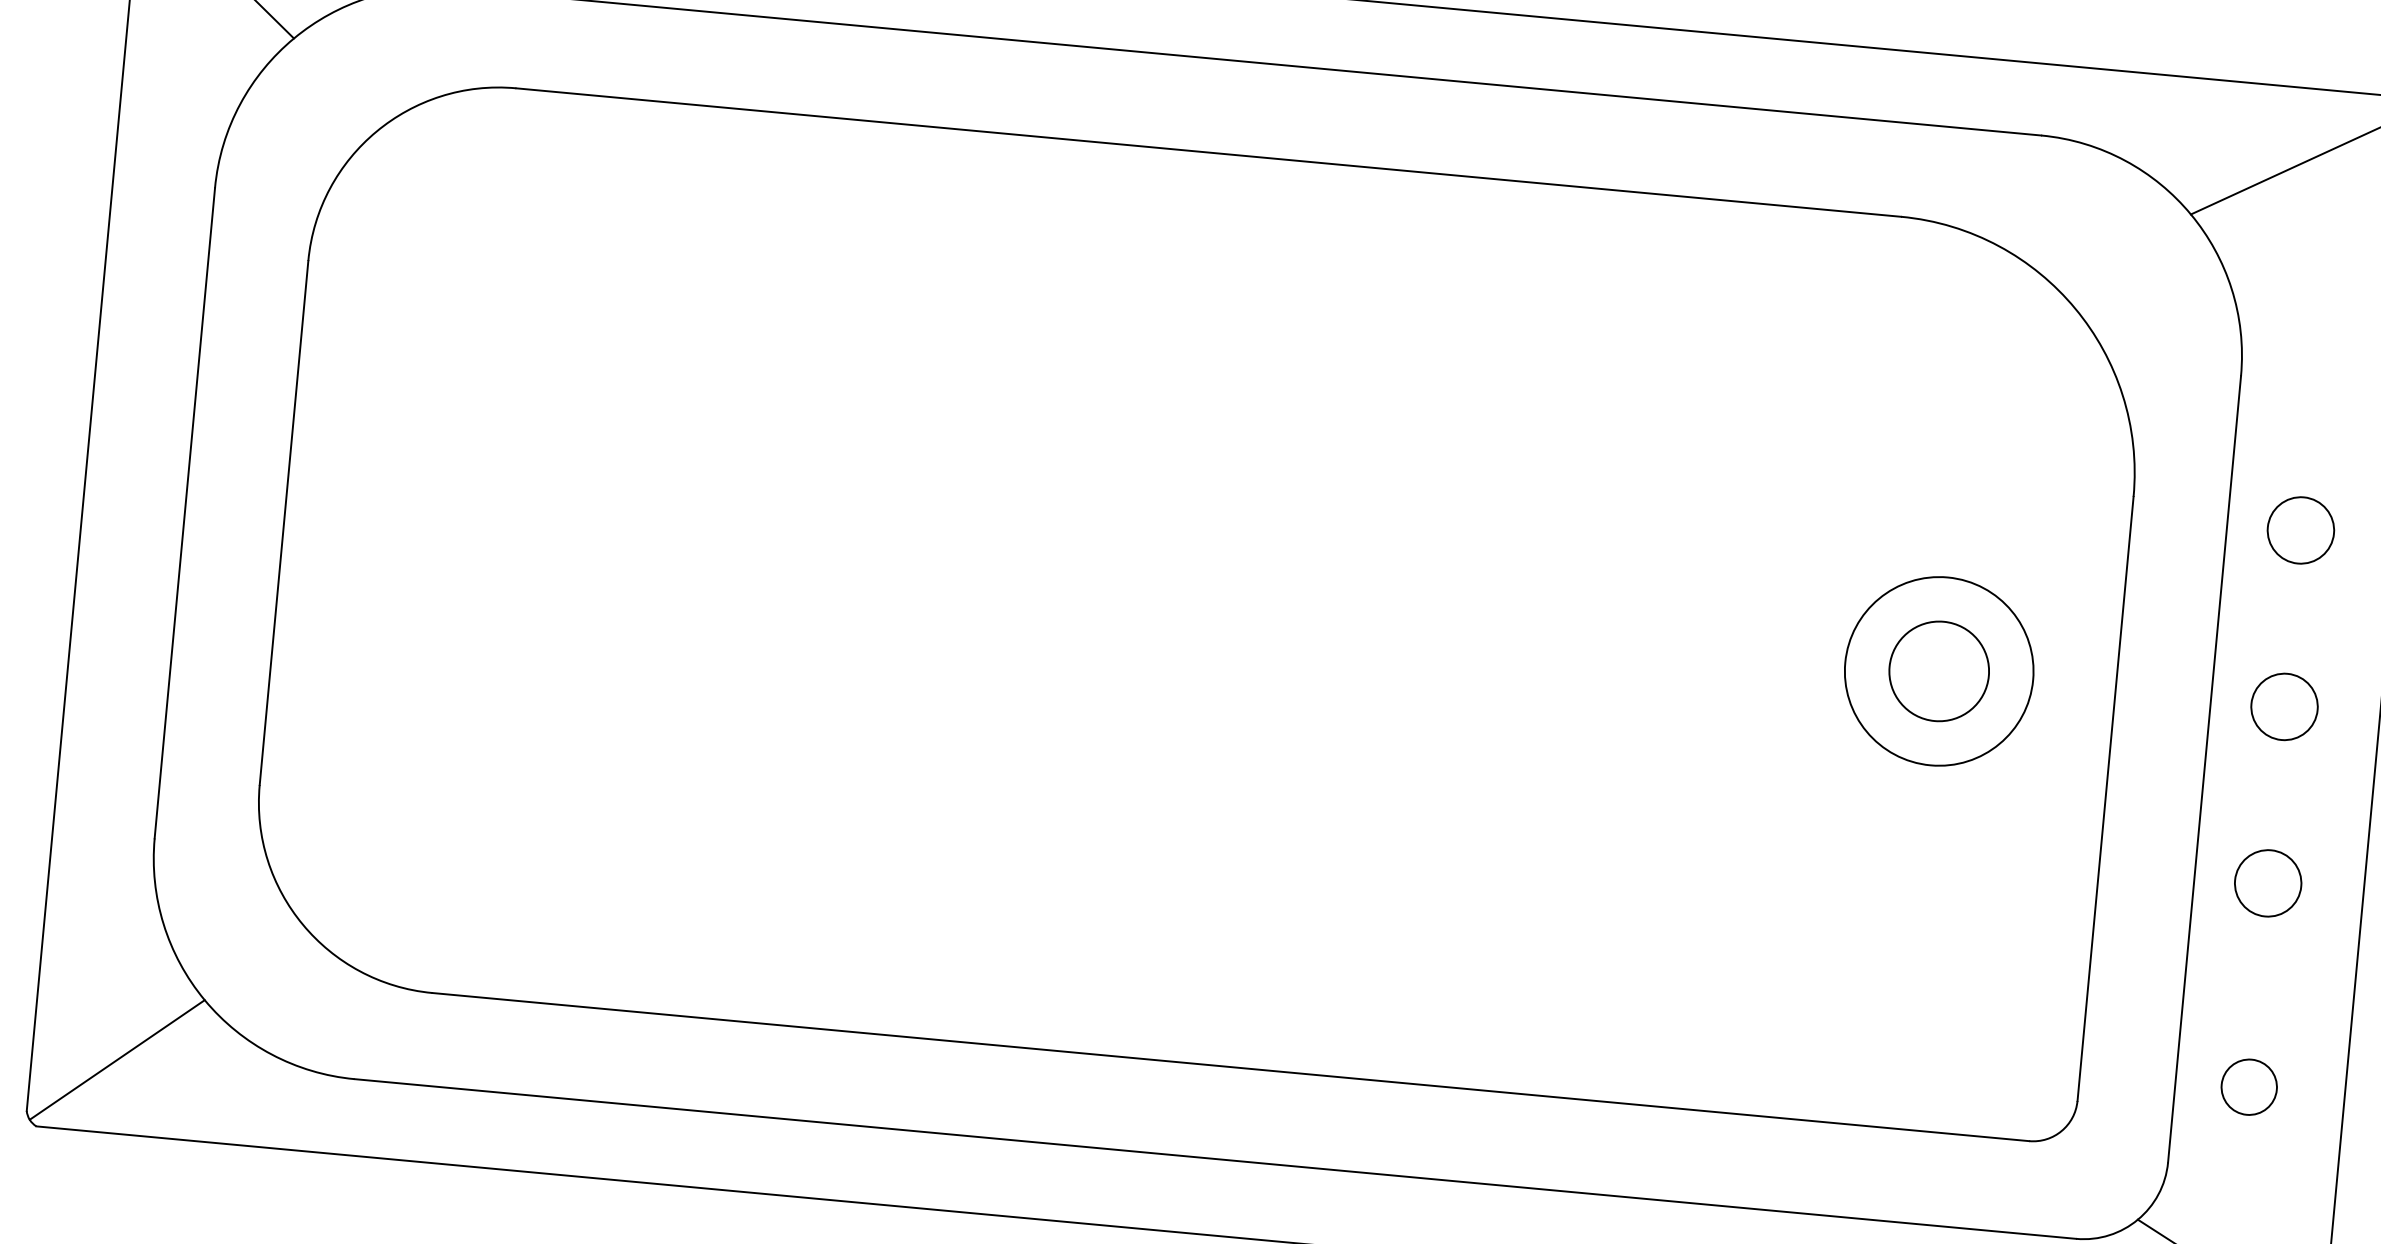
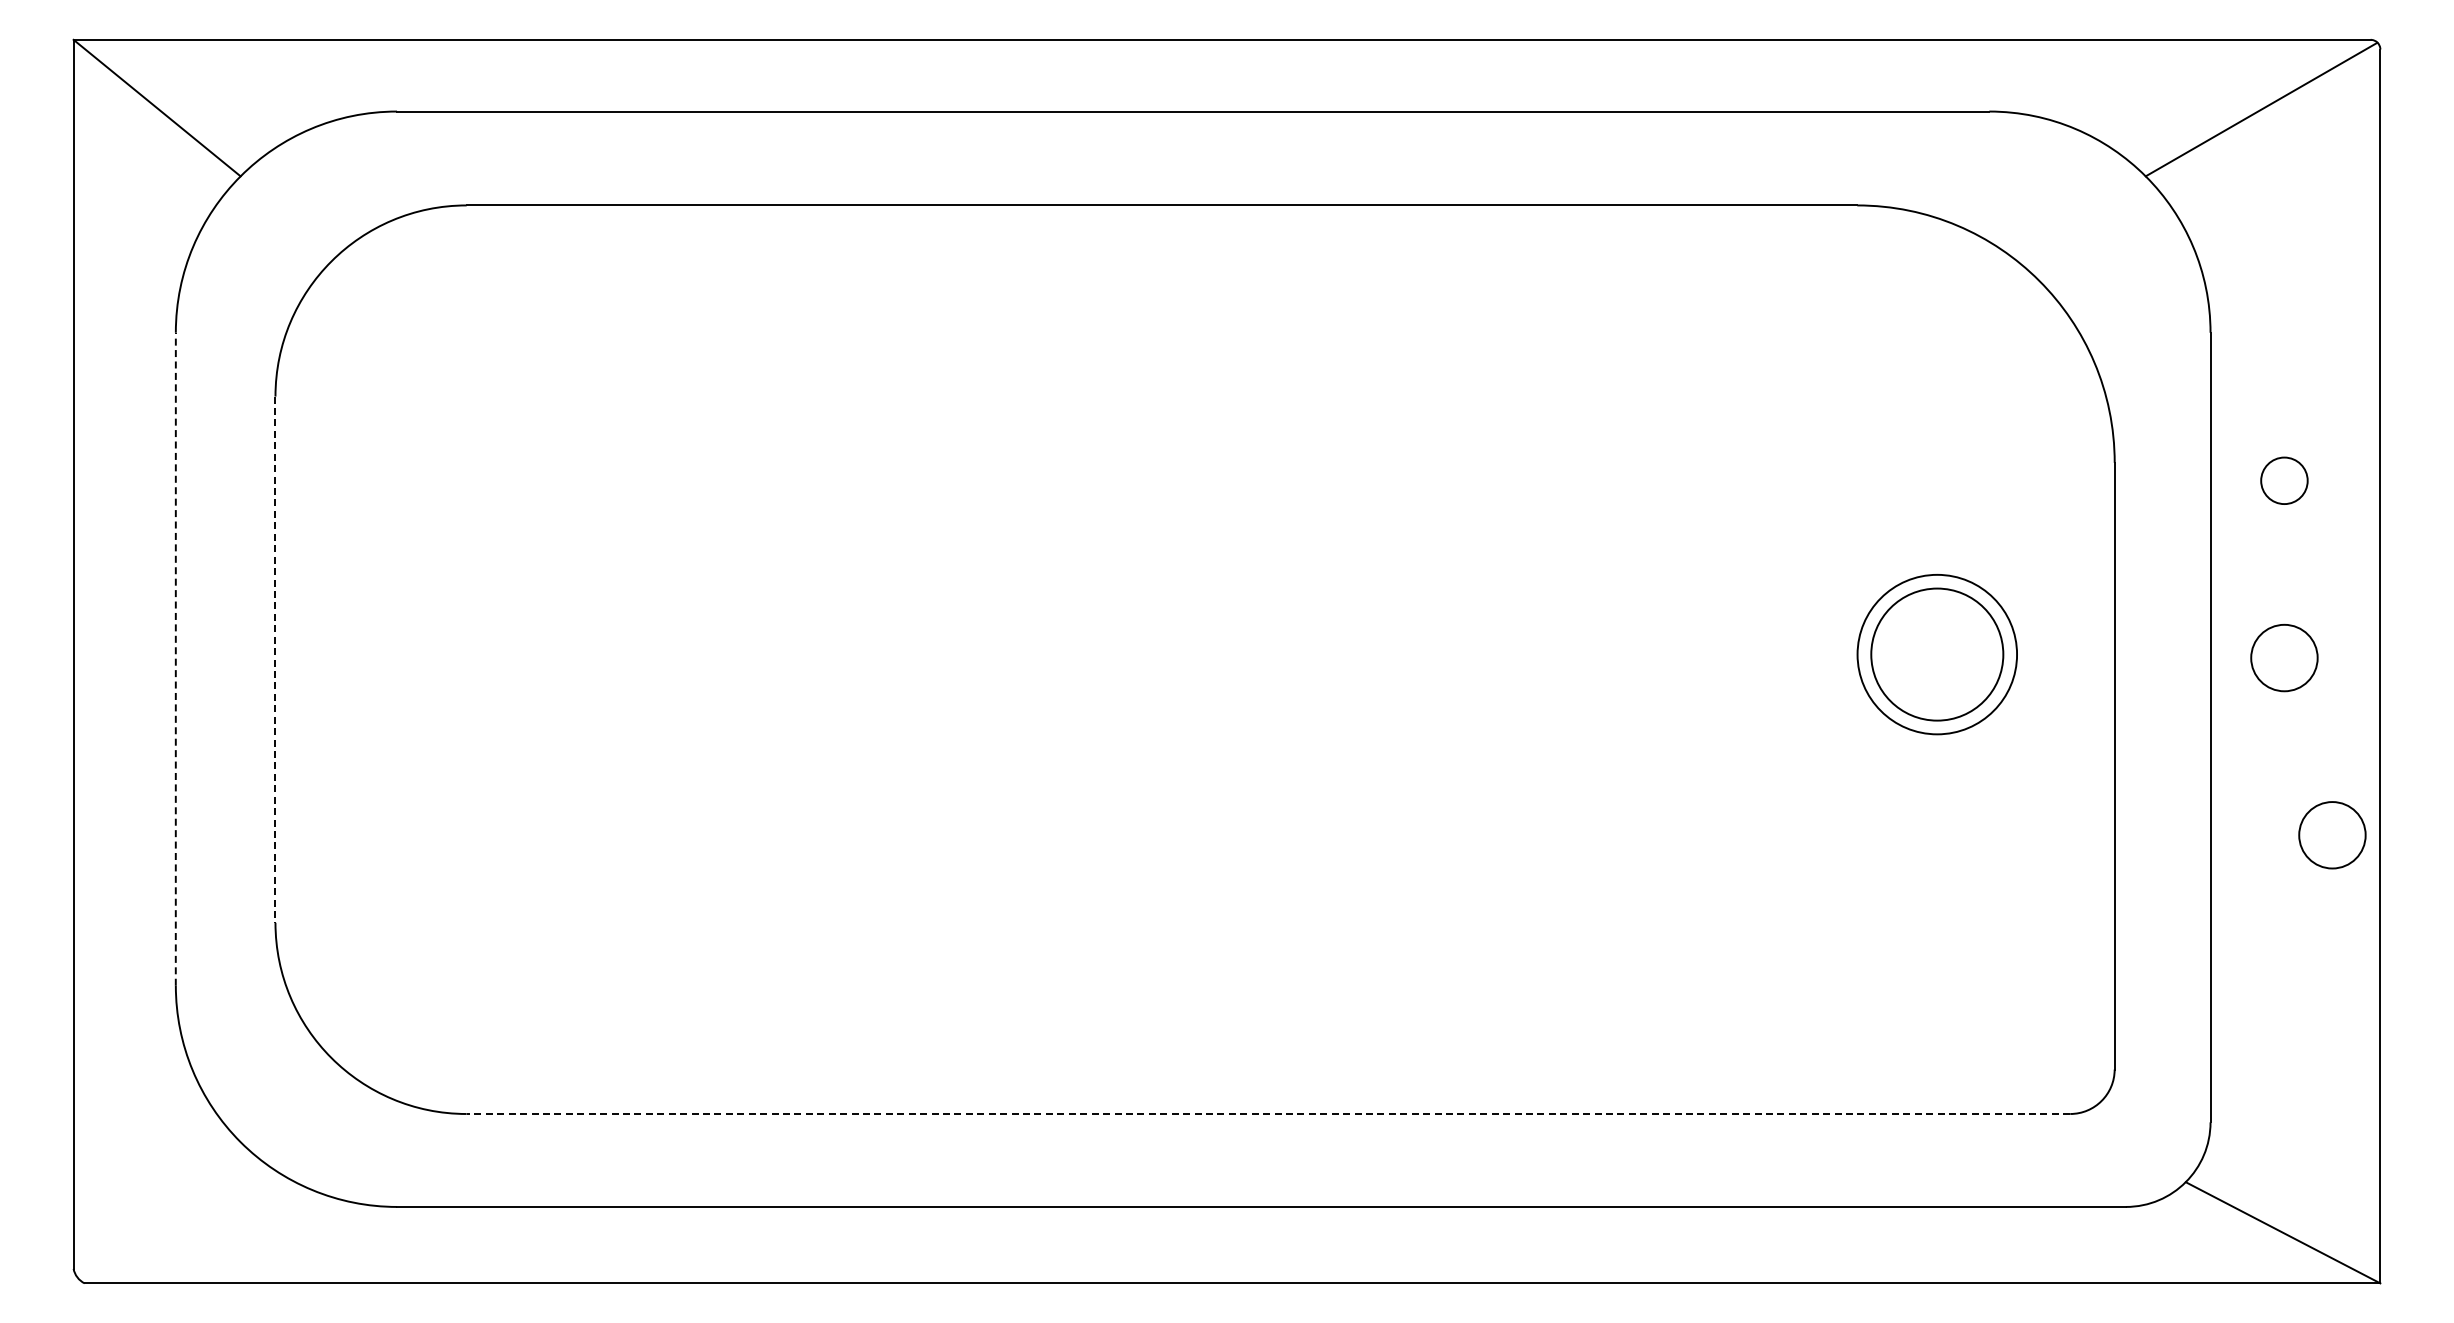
line: (184, 512) -> (175, 658), solid -> dashed
line: (283, 523) -> (275, 660), solid -> dashed
circle: (2301, 530) -> (2284, 480), size x0.7
circle: (1938, 671) -> (1936, 654), size x0.7
circle: (1939, 671) -> (1937, 654), size x1.6
circle: (2268, 883) -> (2332, 835), moved
line: (116, 1059) -> (158, 1209), removed
line: (1230, 1067) -> (1268, 1114), solid -> dashed
circle: (2248, 1086) -> (2283, 1039), removed

